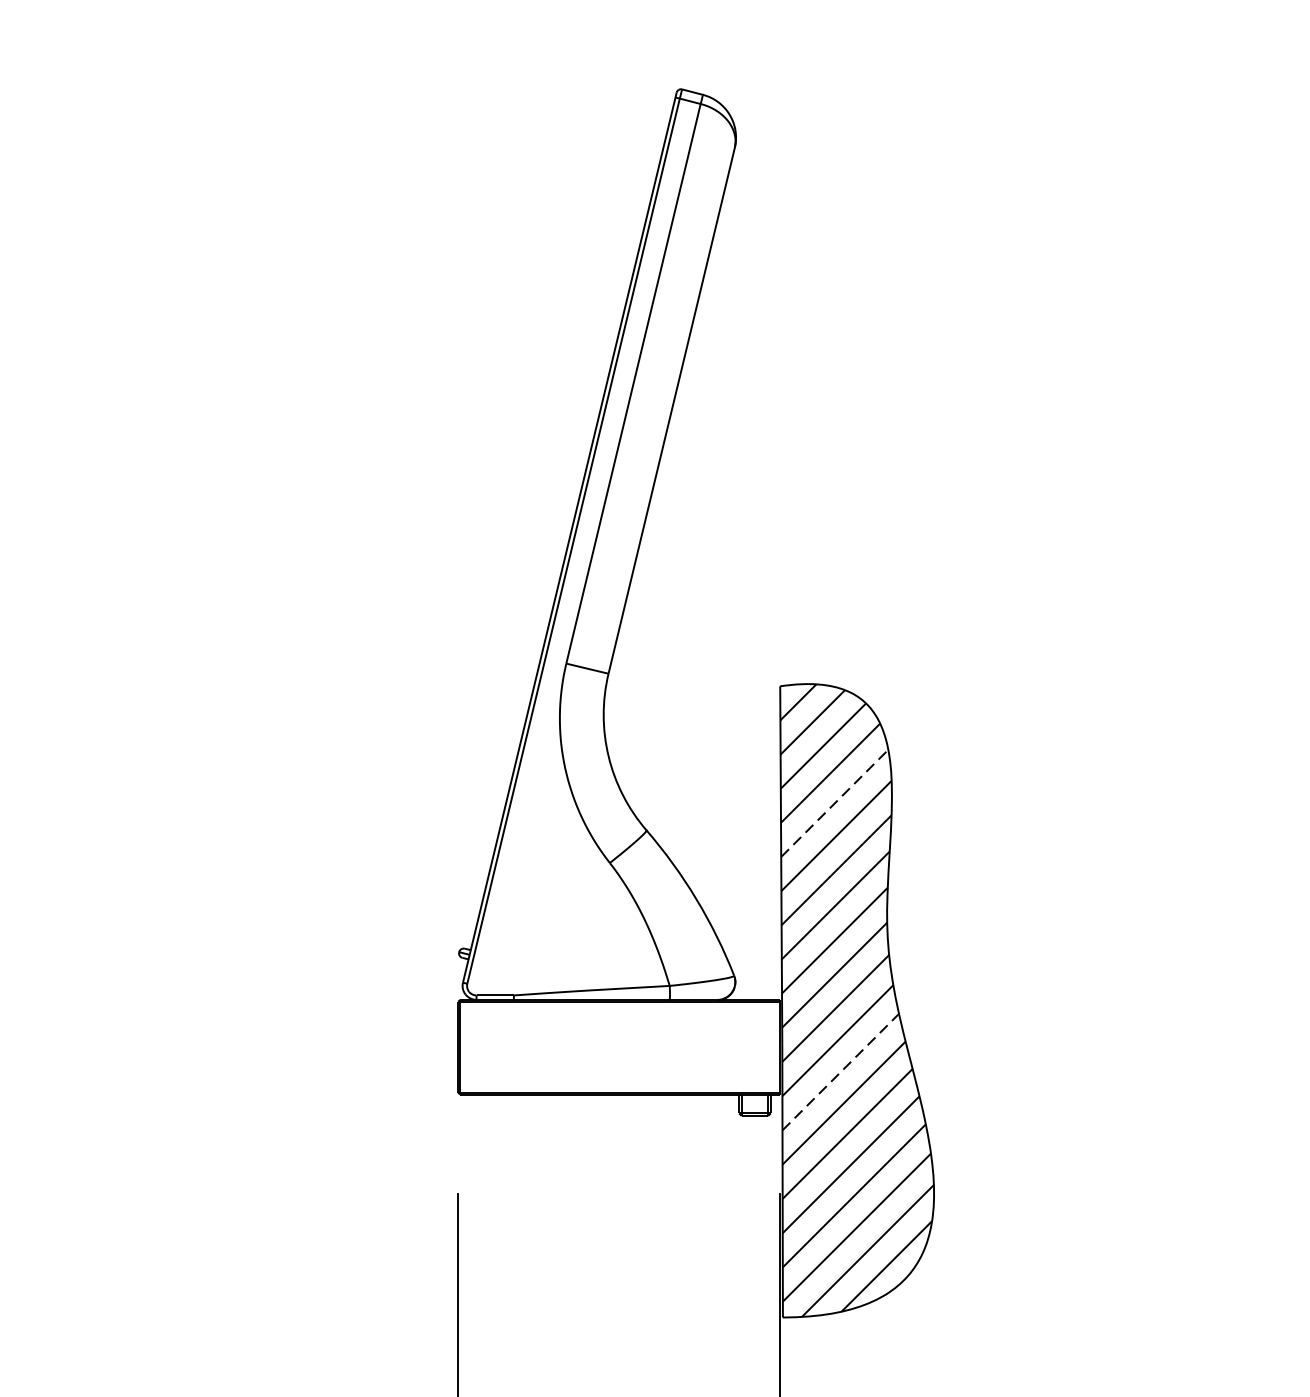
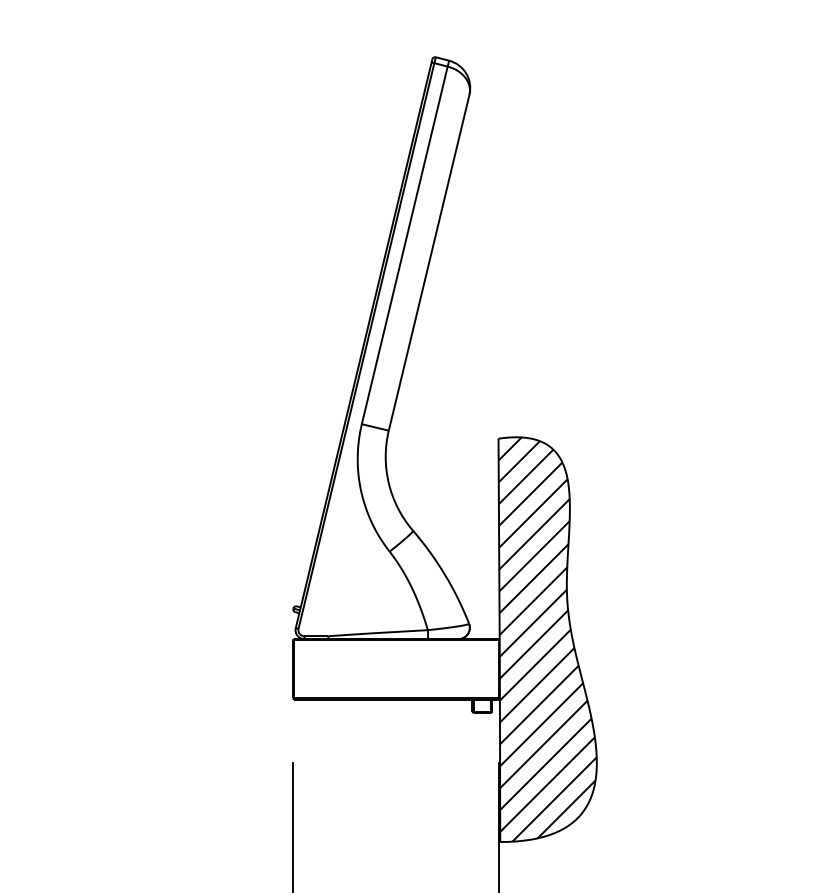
line: (834, 803) -> (533, 513), dashed -> solid
line: (841, 1072) -> (537, 685), dashed -> solid

